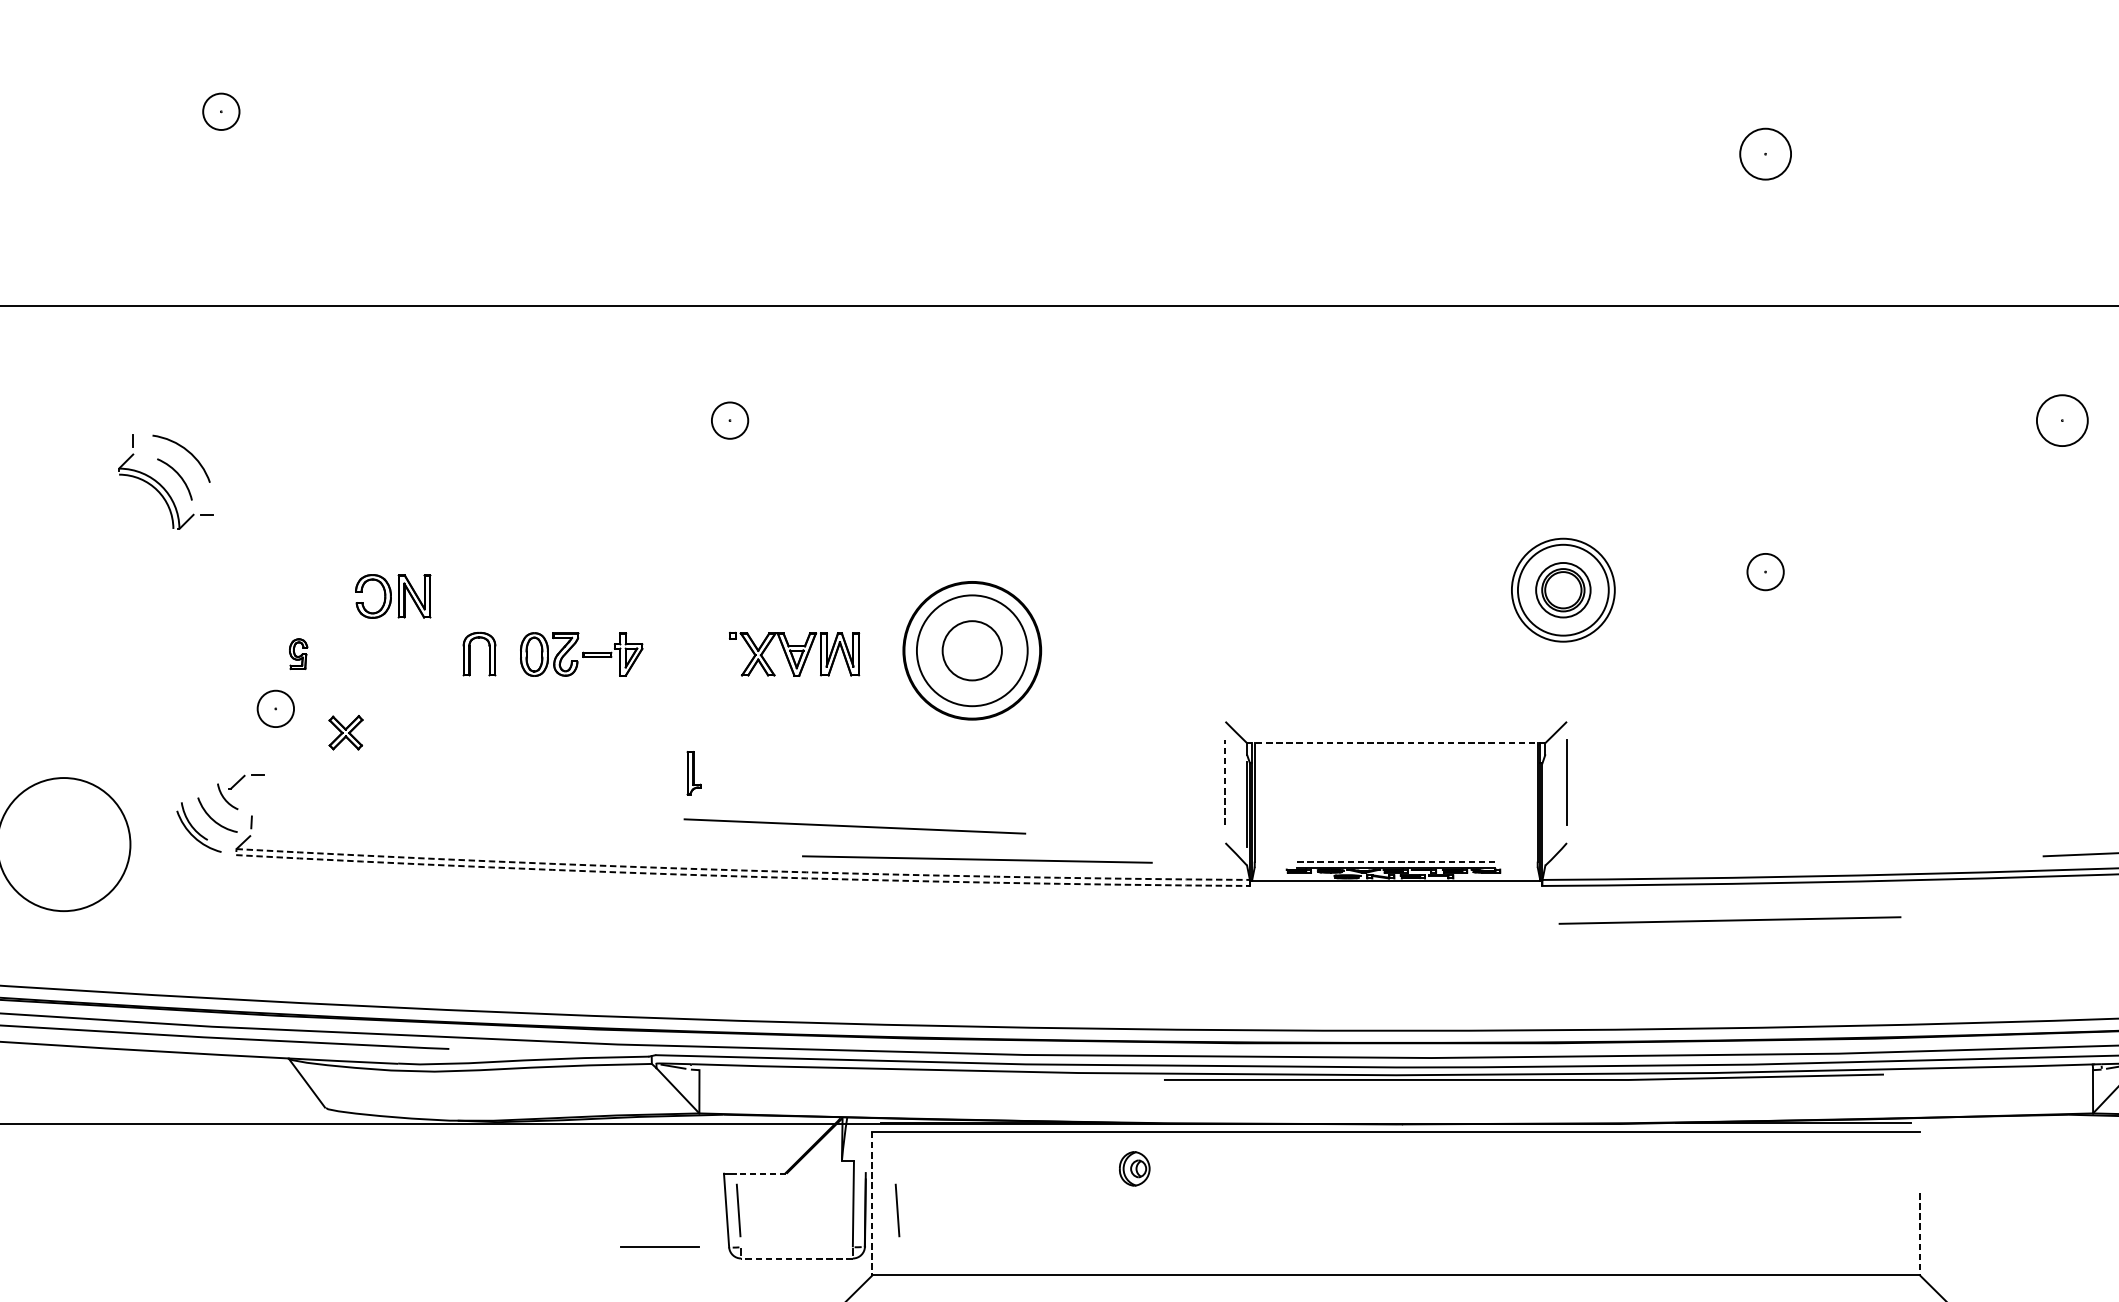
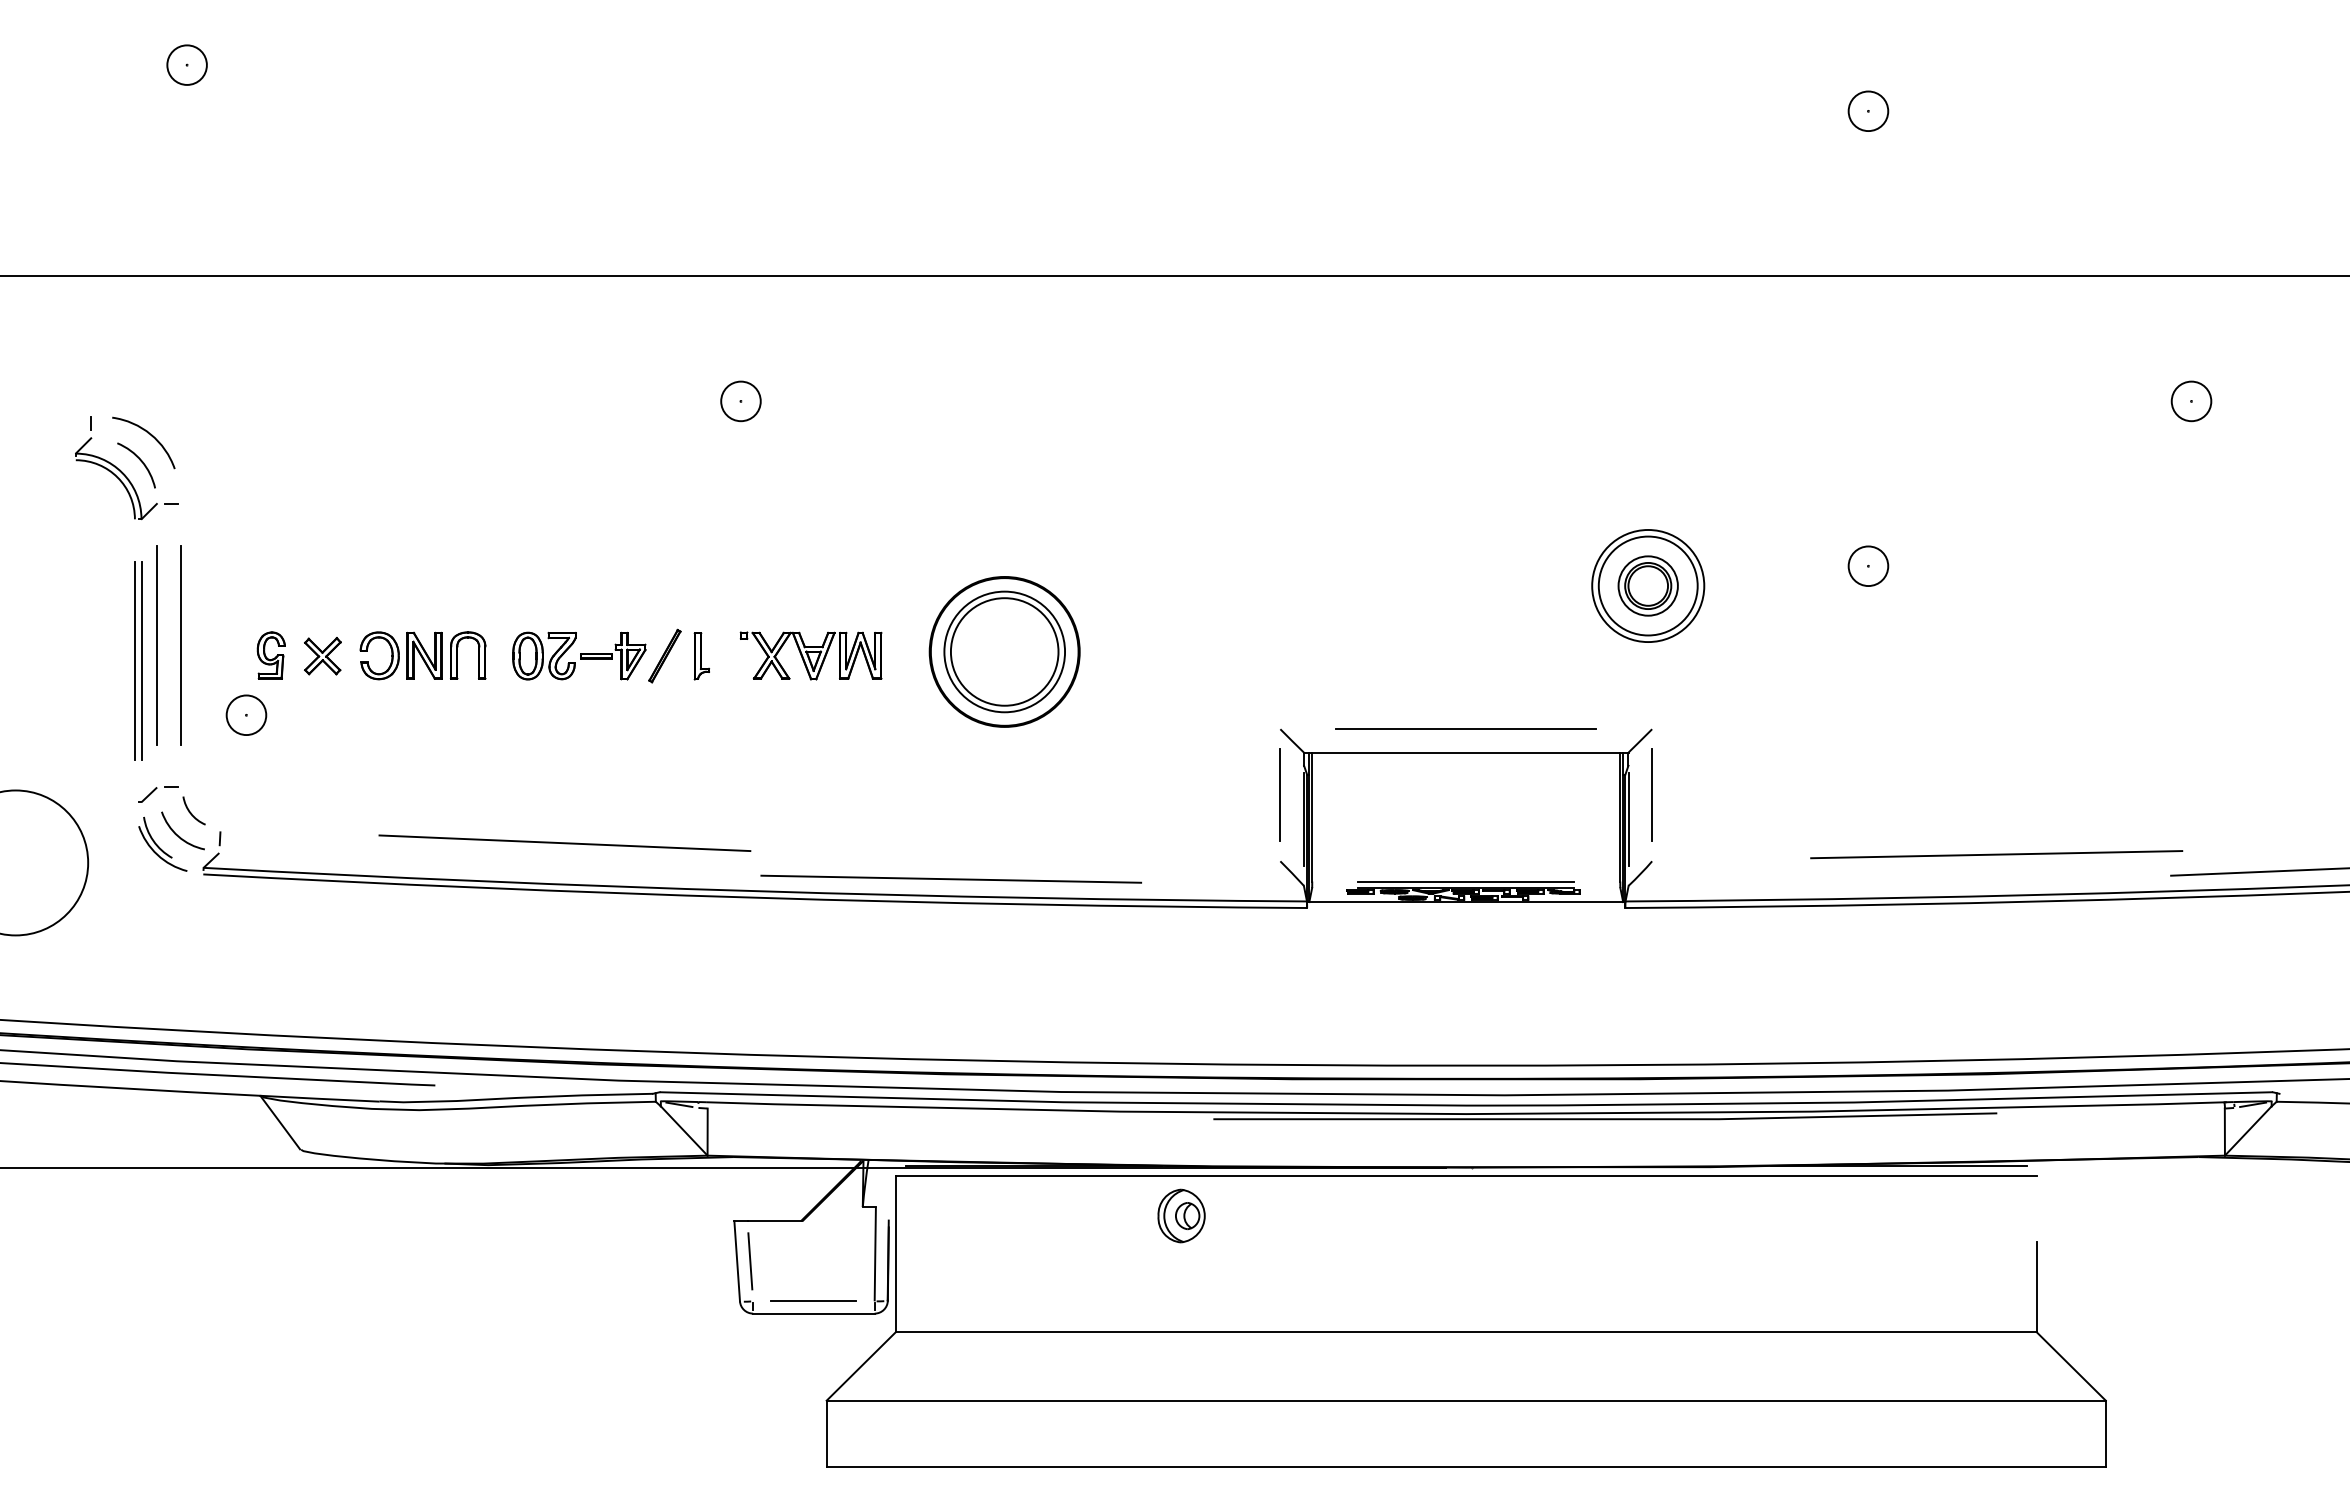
circle: (1765, 154) -> (1868, 111), size x0.71
circle: (2062, 420) -> (2191, 401), size x0.71
part: (392, 596) -> (400, 655), moved
line: (194, 644) -> (157, 645), added
line: (216, 644) -> (181, 645), added
circle: (972, 650) -> (1004, 651), size x1.67
part: (297, 654) -> (270, 655), size x1.43
part: (659, 654) -> (664, 655), added
line: (173, 658) -> (134, 660), added
line: (179, 658) -> (141, 660), added
line: (1396, 722) -> (1466, 729), added
part: (345, 733) -> (322, 656), moved
line: (1395, 743) -> (1465, 752), dashed -> solid
part: (693, 773) -> (701, 656), moved
part: (246, 781) -> (158, 794), moved
line: (1225, 781) -> (1280, 794), dashed -> solid
line: (1545, 803) -> (1628, 818), added
line: (854, 825) -> (564, 842), moved
line: (976, 858) -> (950, 878), moved
line: (1396, 861) -> (1466, 881), dashed -> solid
arc: (743, 870) -> (755, 891), dashed -> solid
arc: (743, 876) -> (755, 897), dashed -> solid
line: (1729, 920) -> (1996, 854), moved
part: (1134, 1168) -> (1181, 1215), size x1.43
line: (760, 1173) -> (774, 1221), dashed -> solid
line: (871, 1204) -> (895, 1254), dashed -> solid
line: (897, 1210) -> (923, 1261), removed
line: (1919, 1234) -> (2036, 1287), dashed -> solid
line: (659, 1246) -> (813, 1300), moved
line: (796, 1258) -> (813, 1313), dashed -> solid

